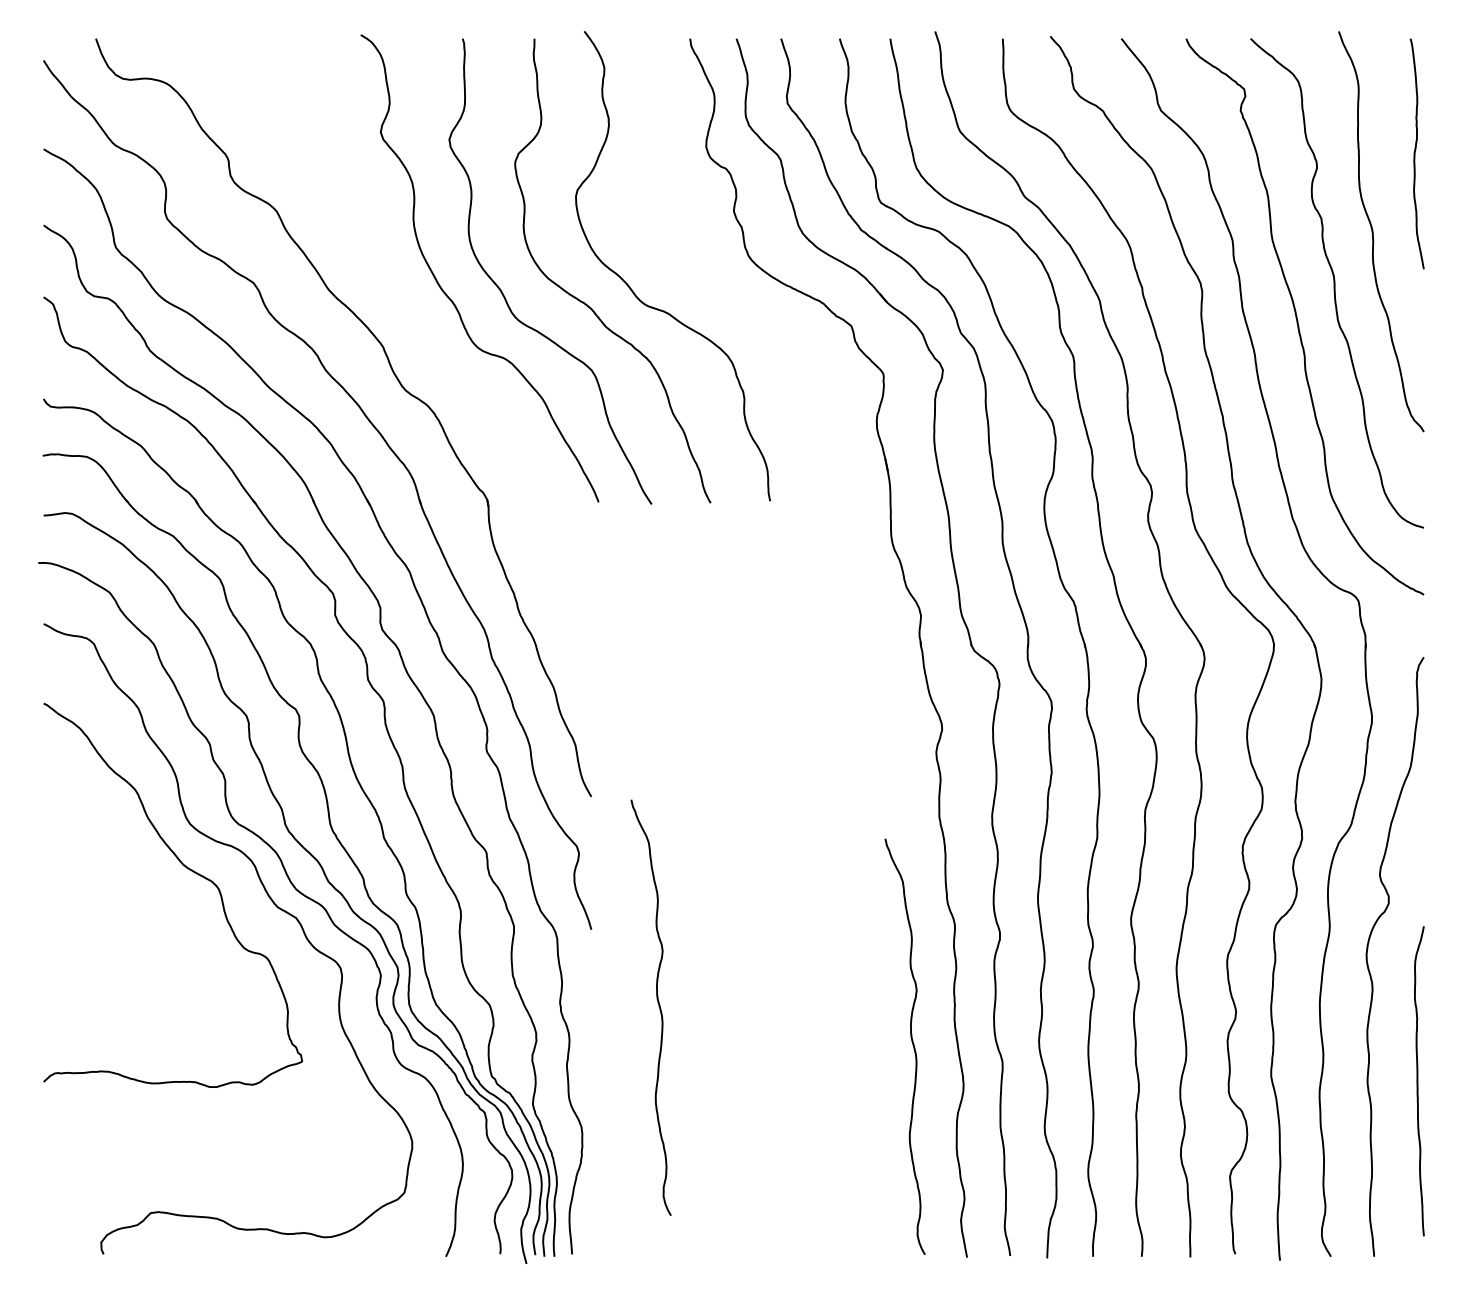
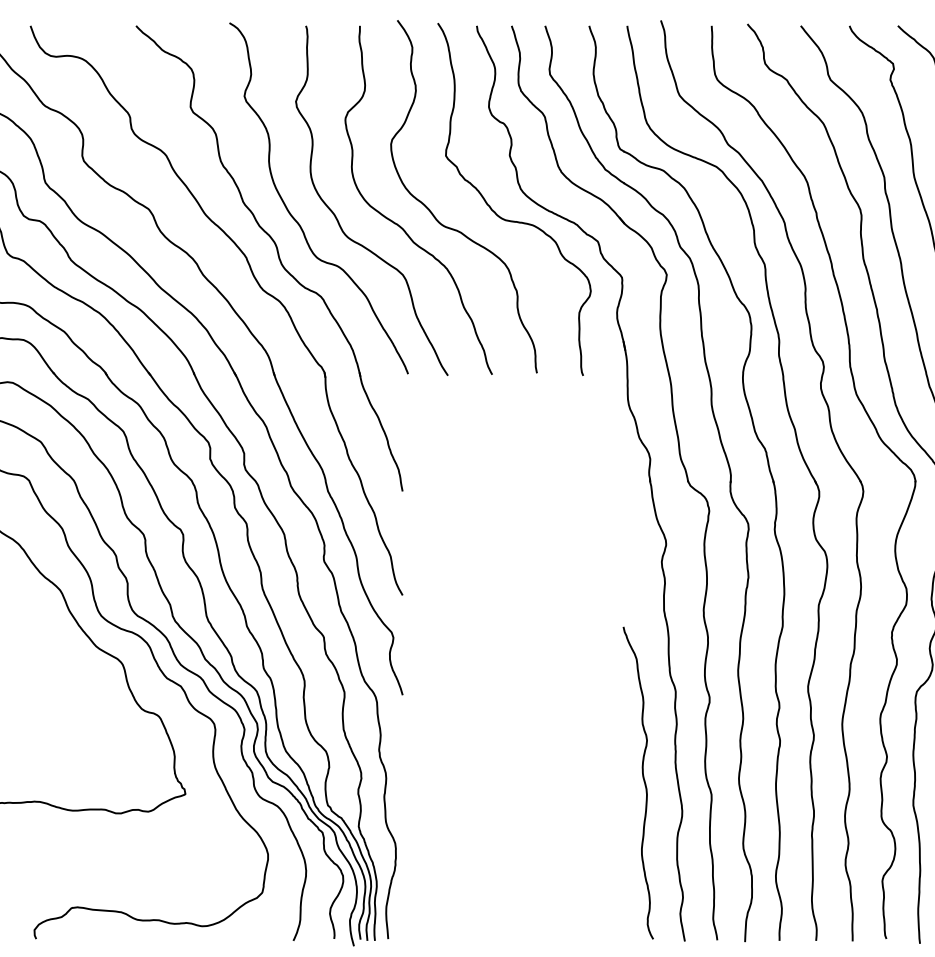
curve: (735, 297) -> (510, 220), added
part: (425, 346) -> (278, 257), added
curve: (657, 1003) -> (452, 750), removed

